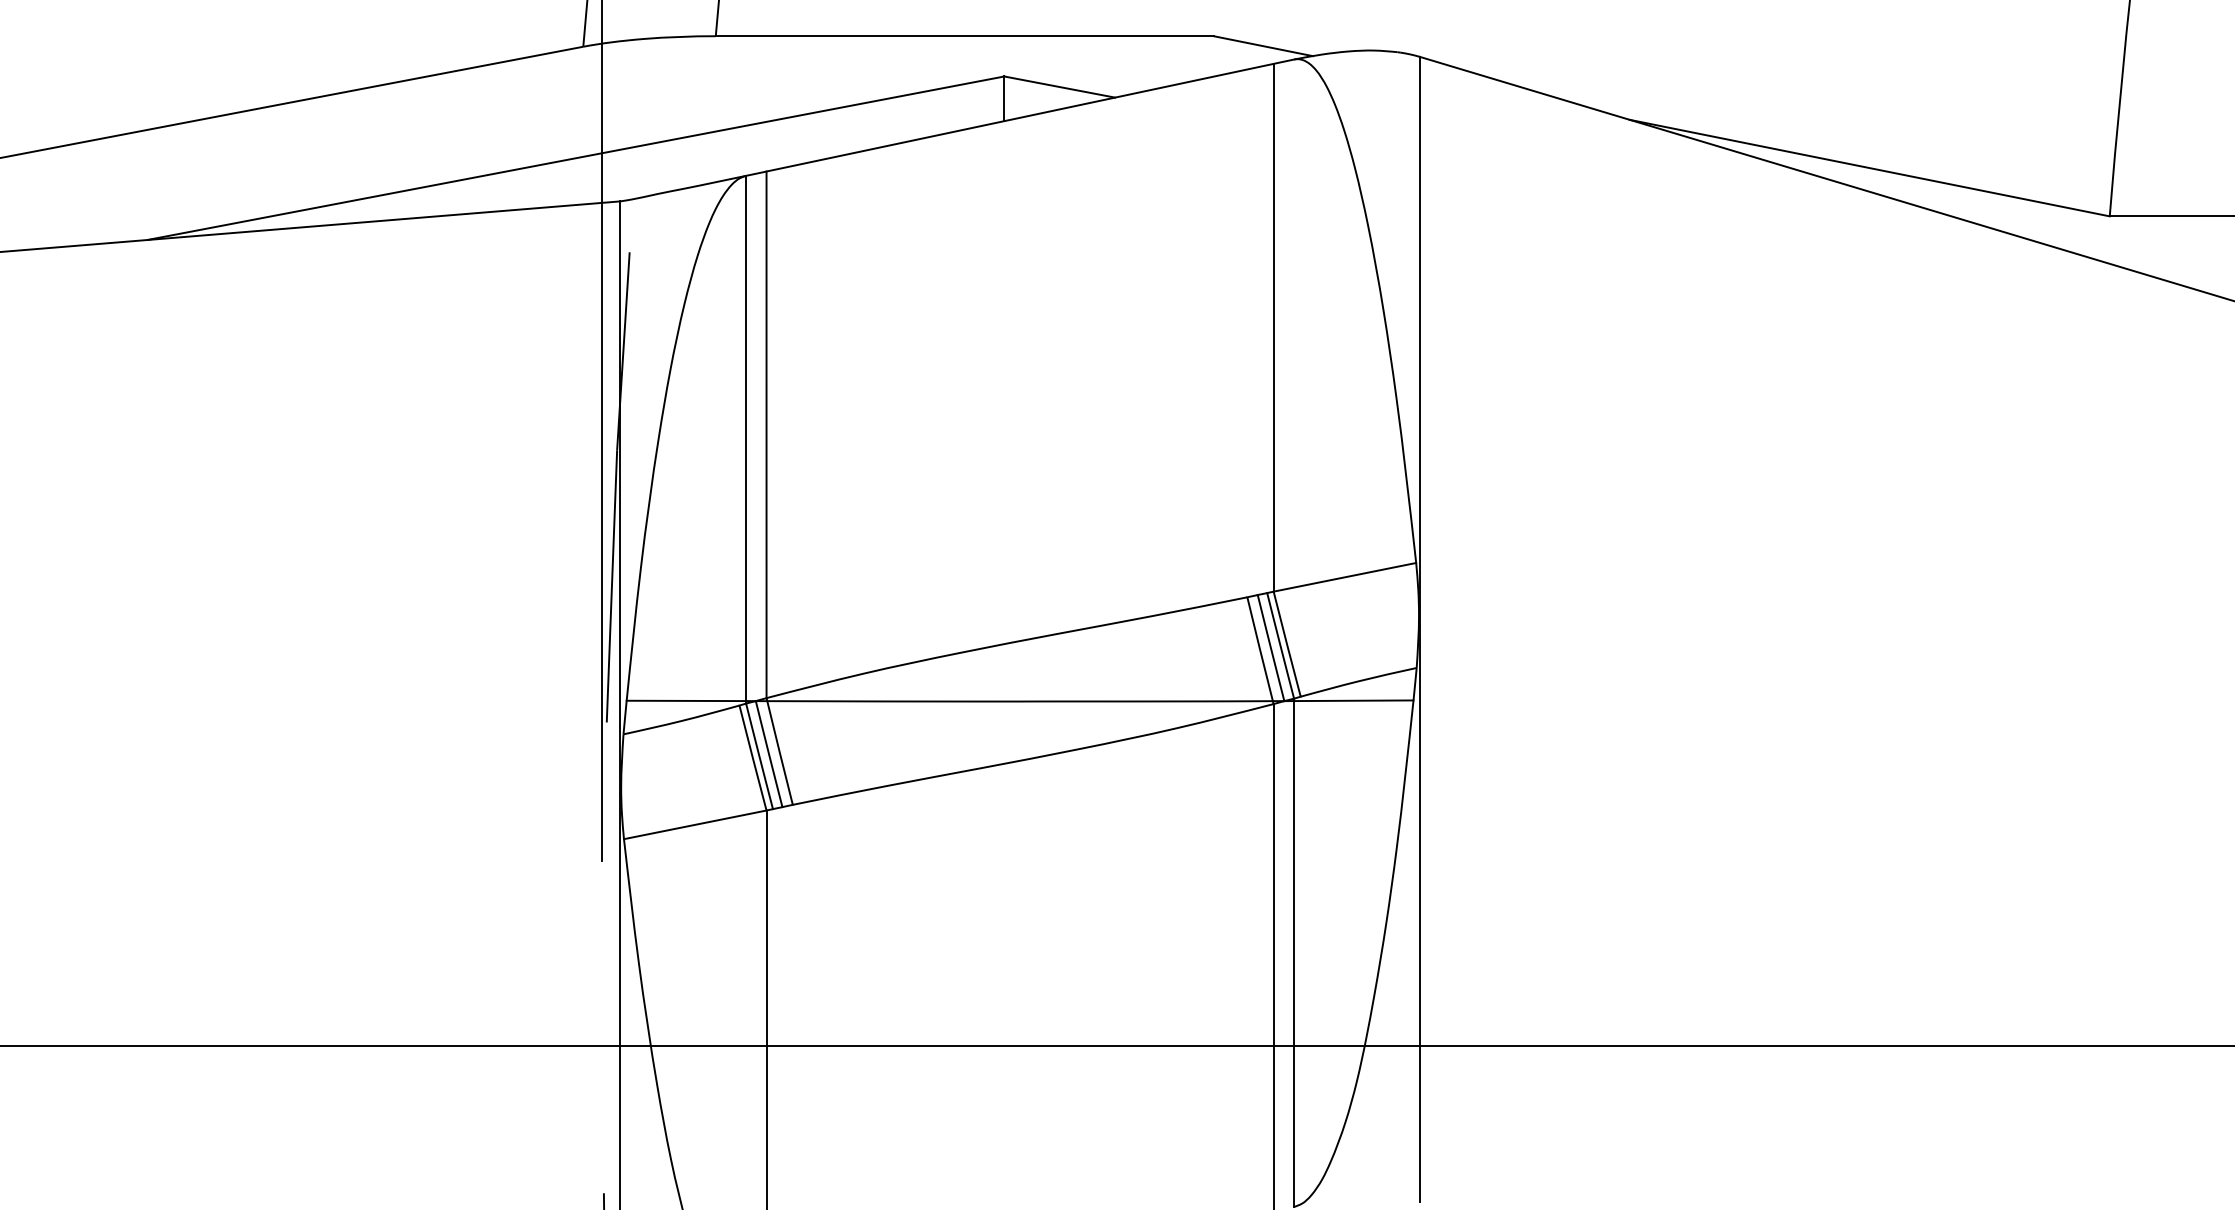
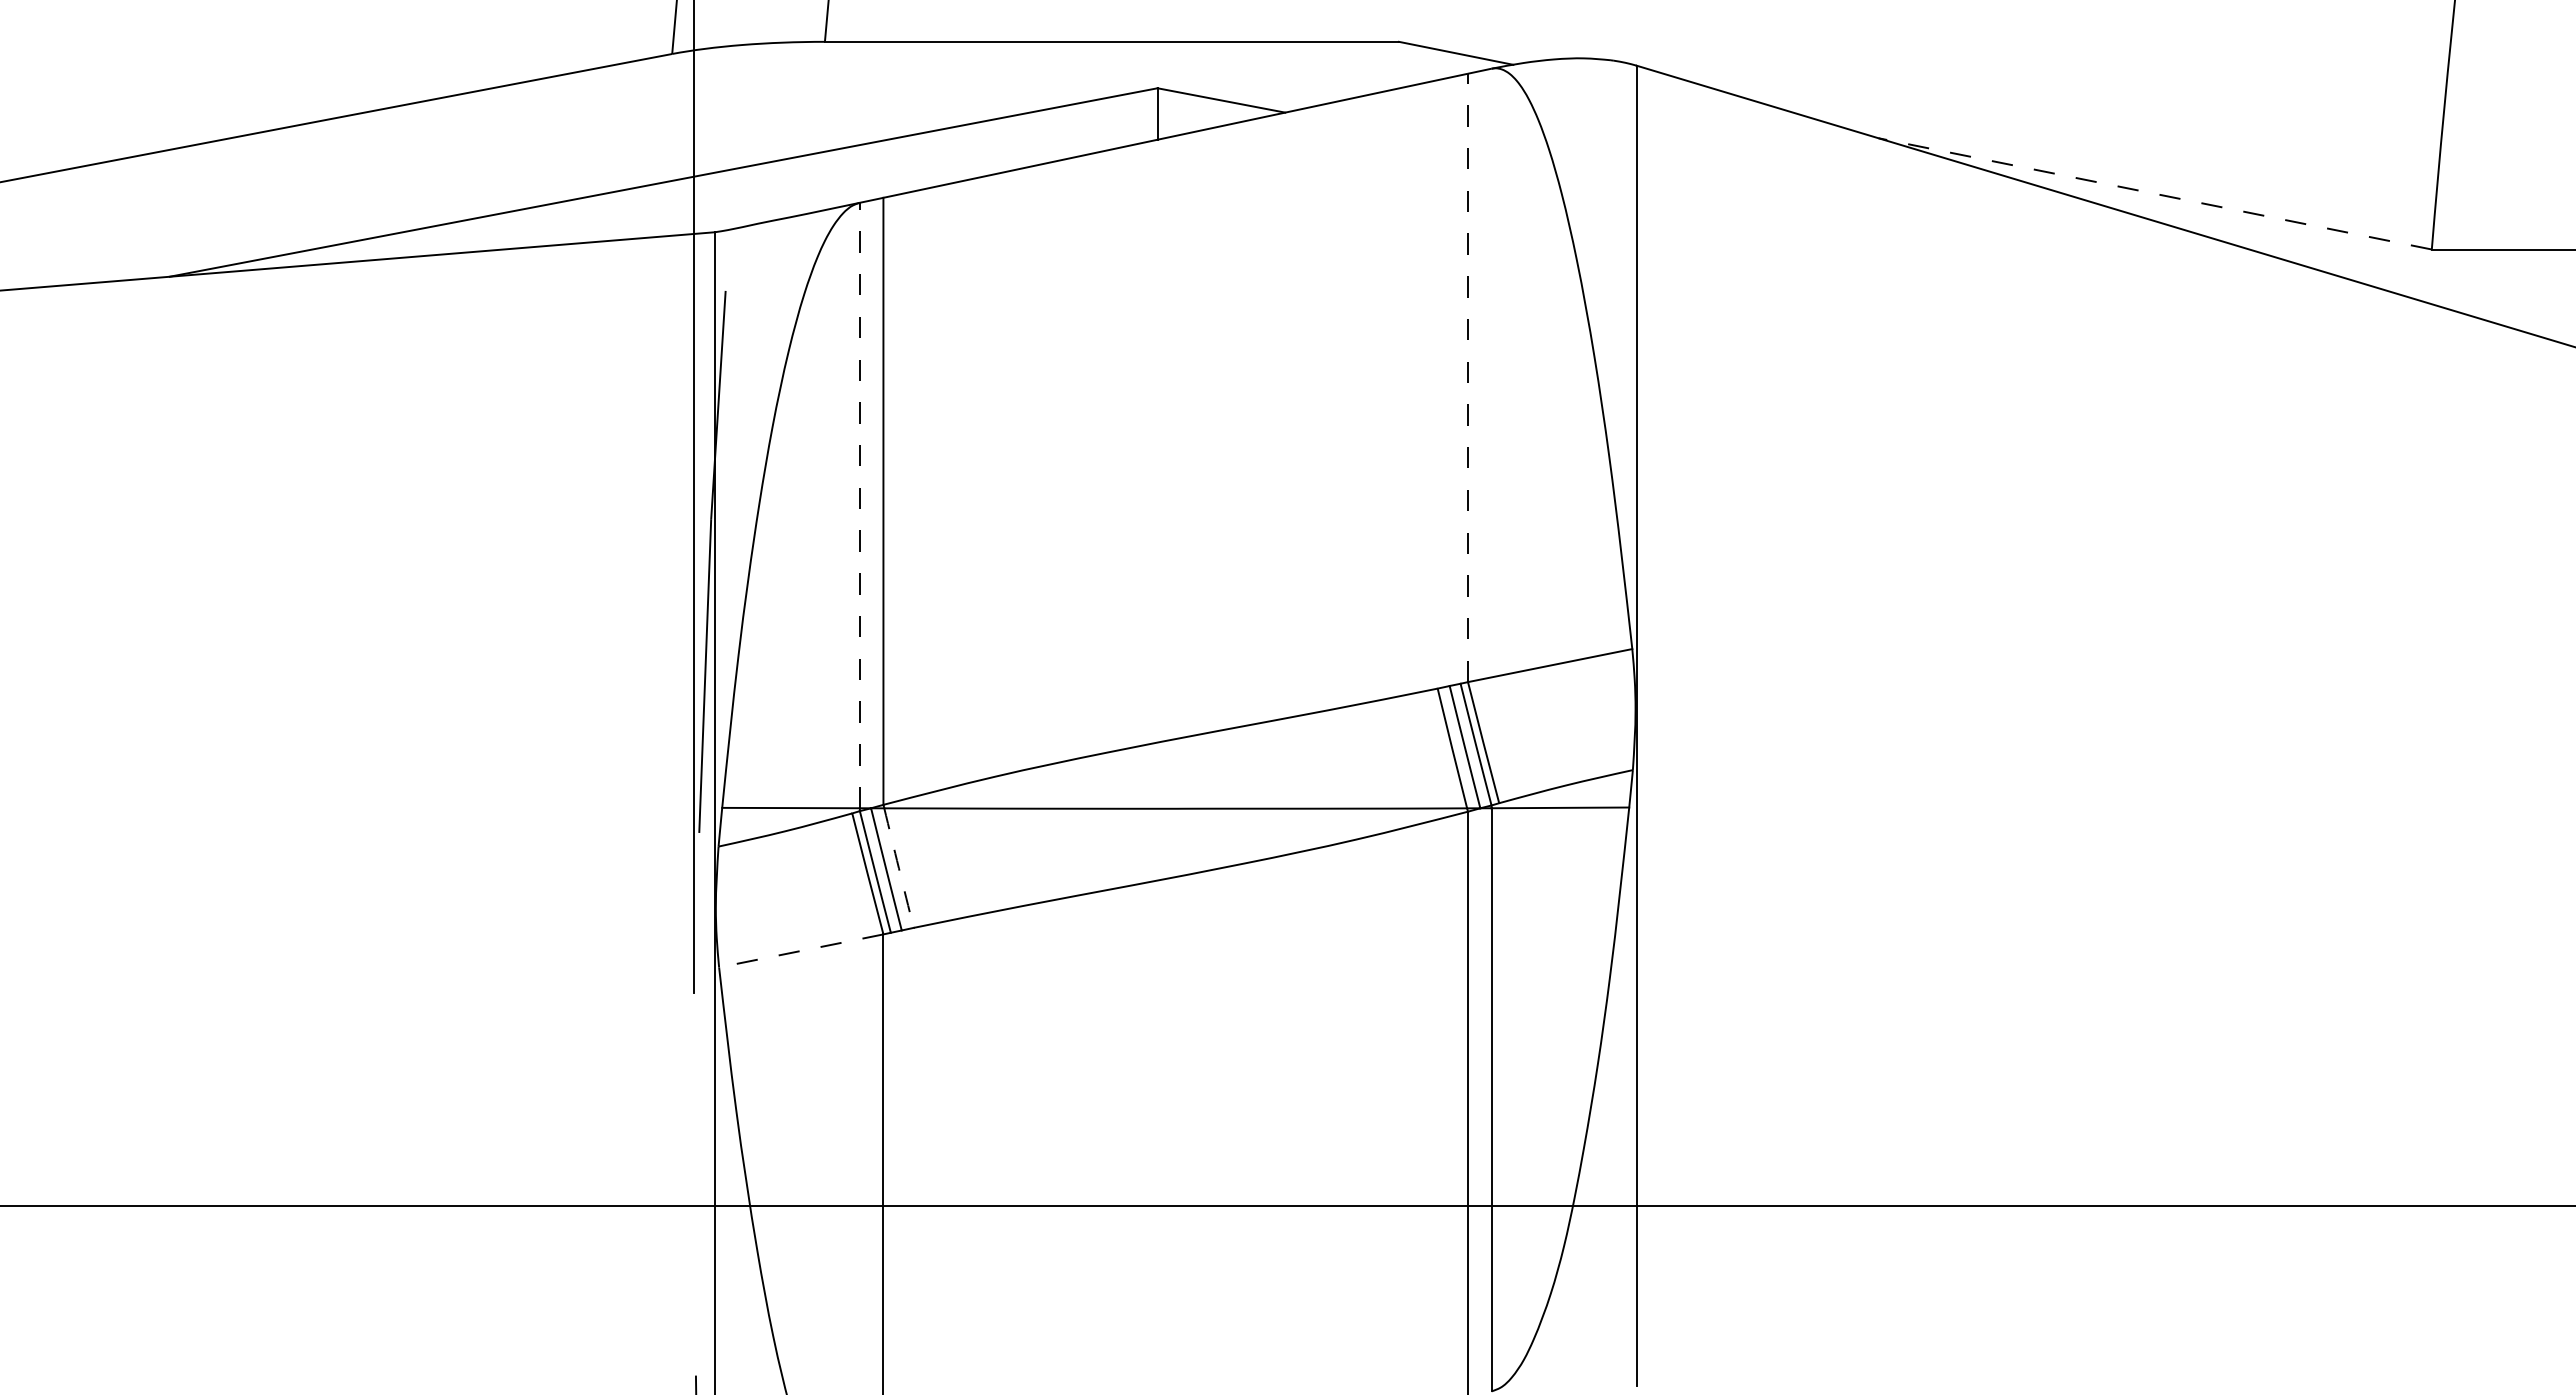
line: (1869, 167) -> (2154, 193), solid -> dashed
line: (1274, 327) -> (1468, 377), solid -> dashed
line: (745, 438) -> (859, 505), solid -> dashed
arc: (779, 753) -> (898, 868), solid -> dashed
line: (695, 824) -> (801, 950), solid -> dashed

